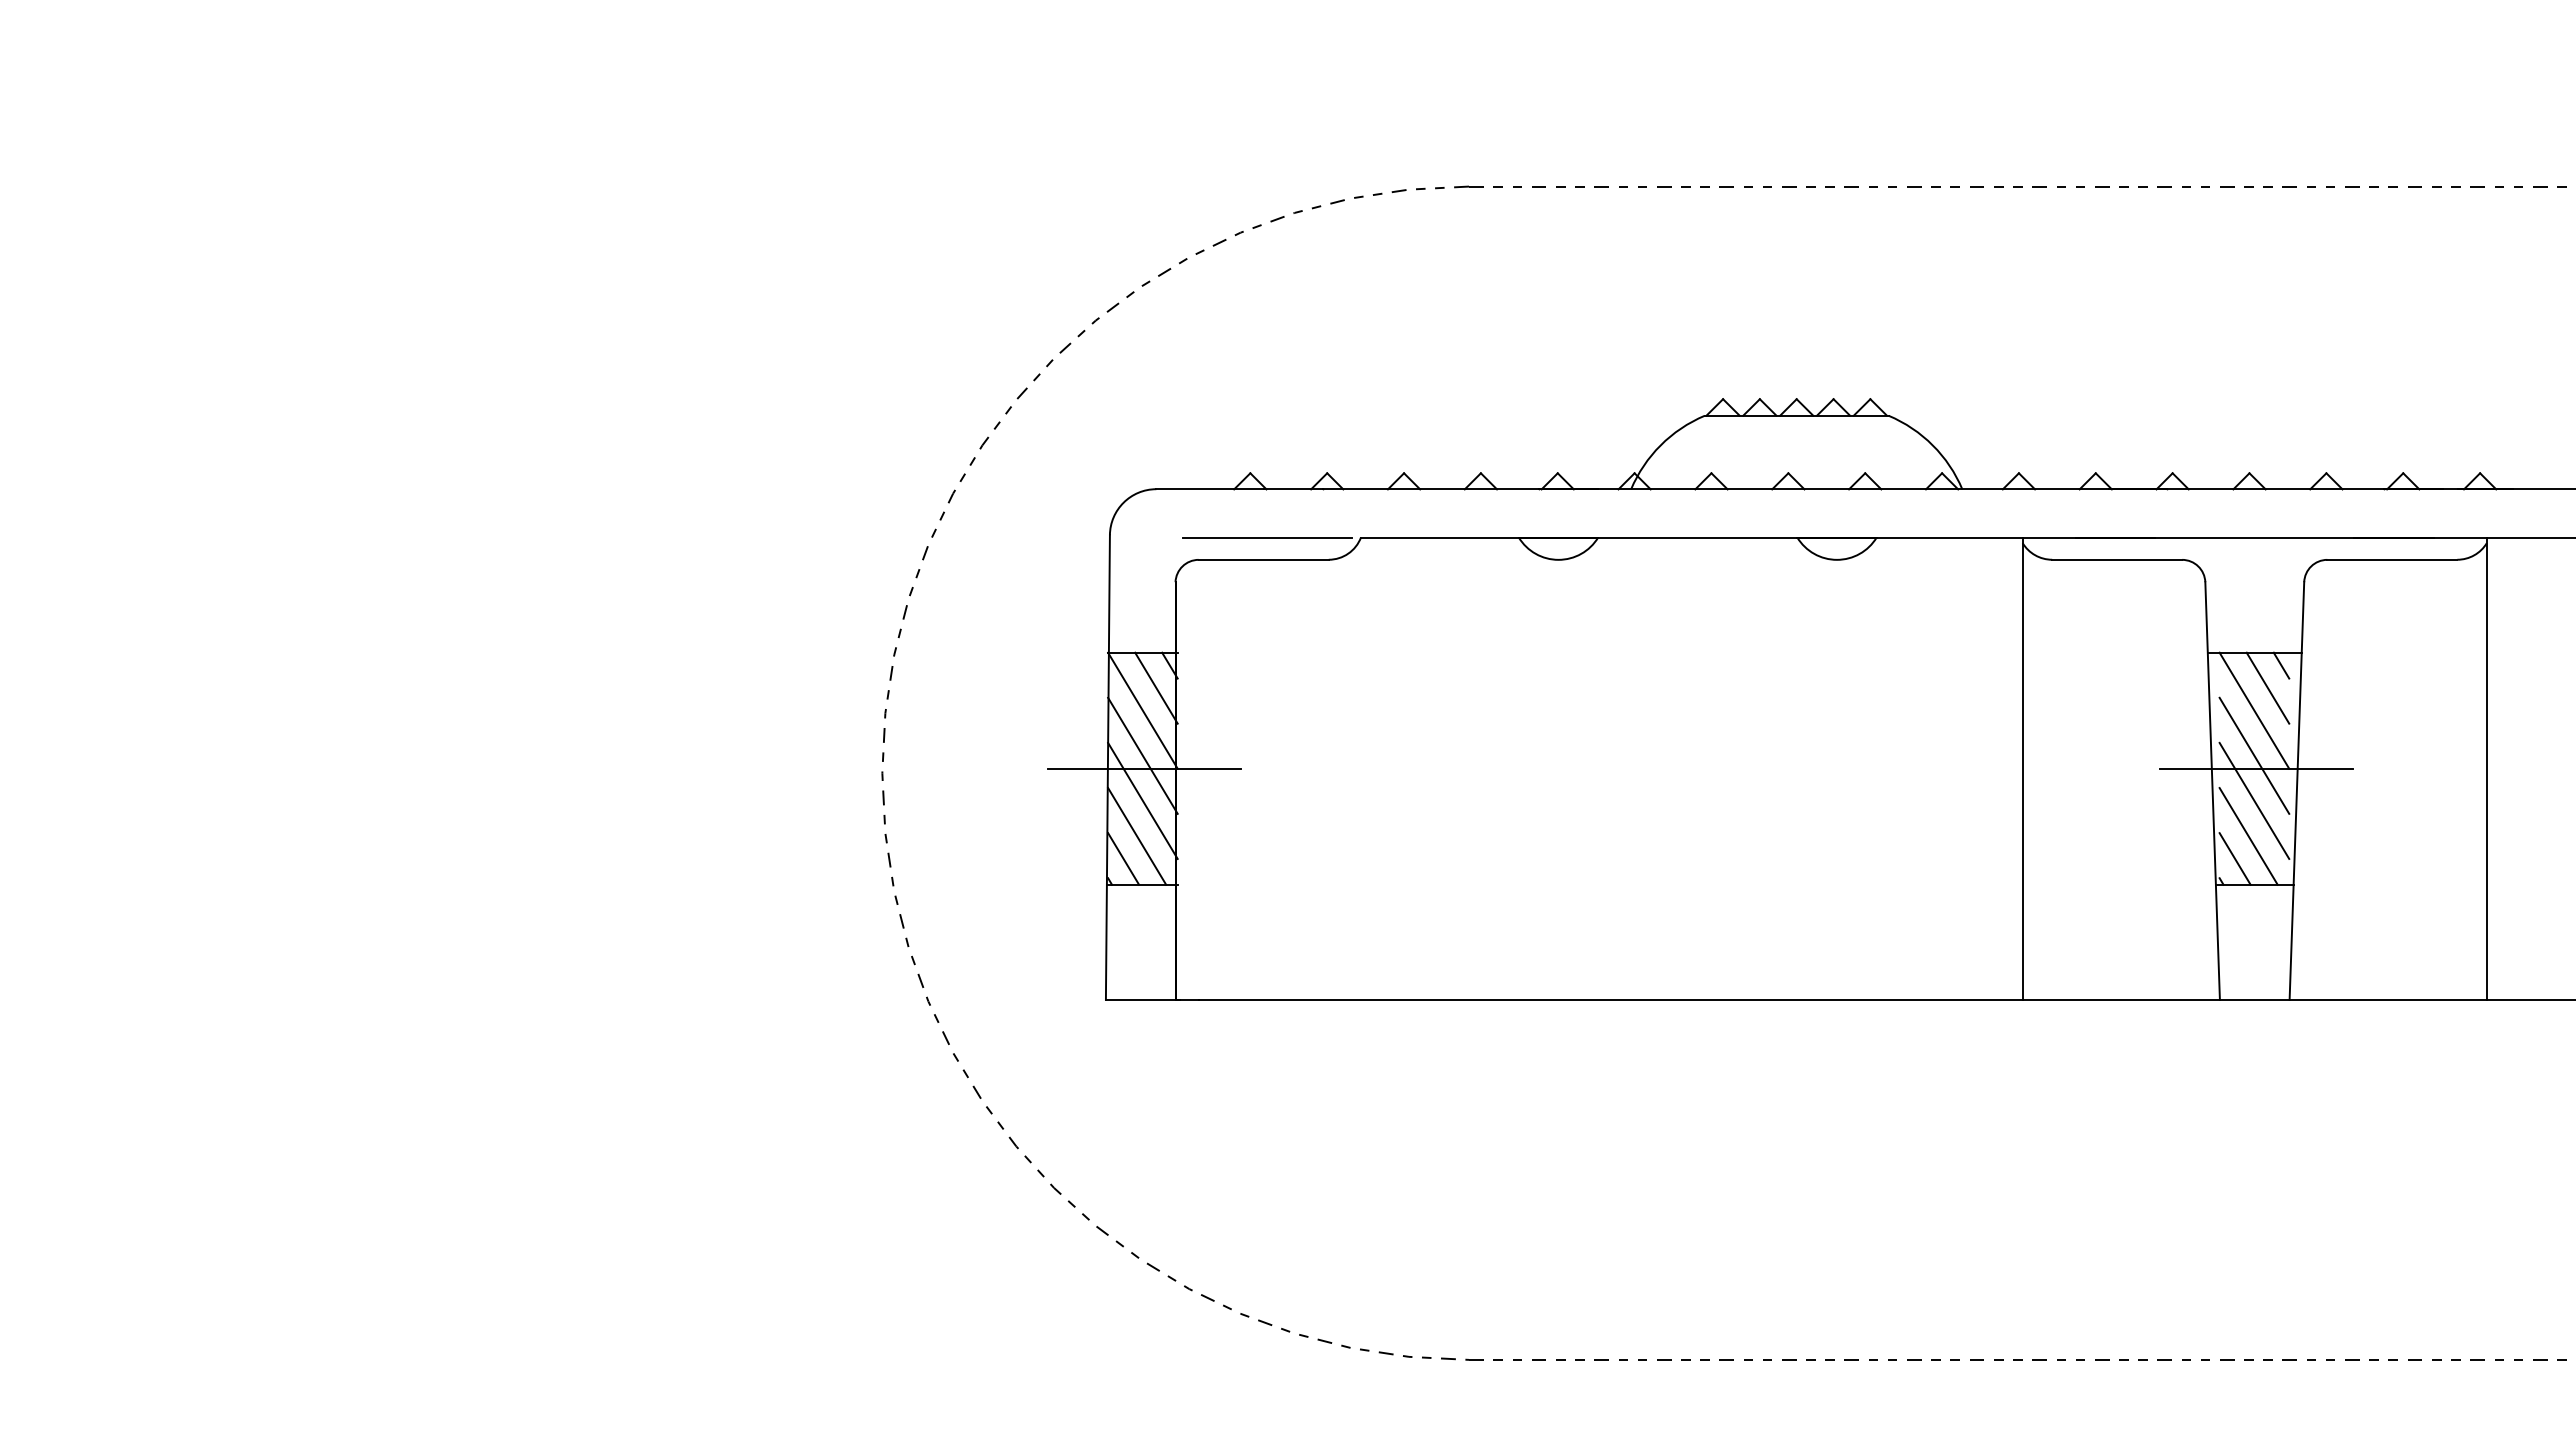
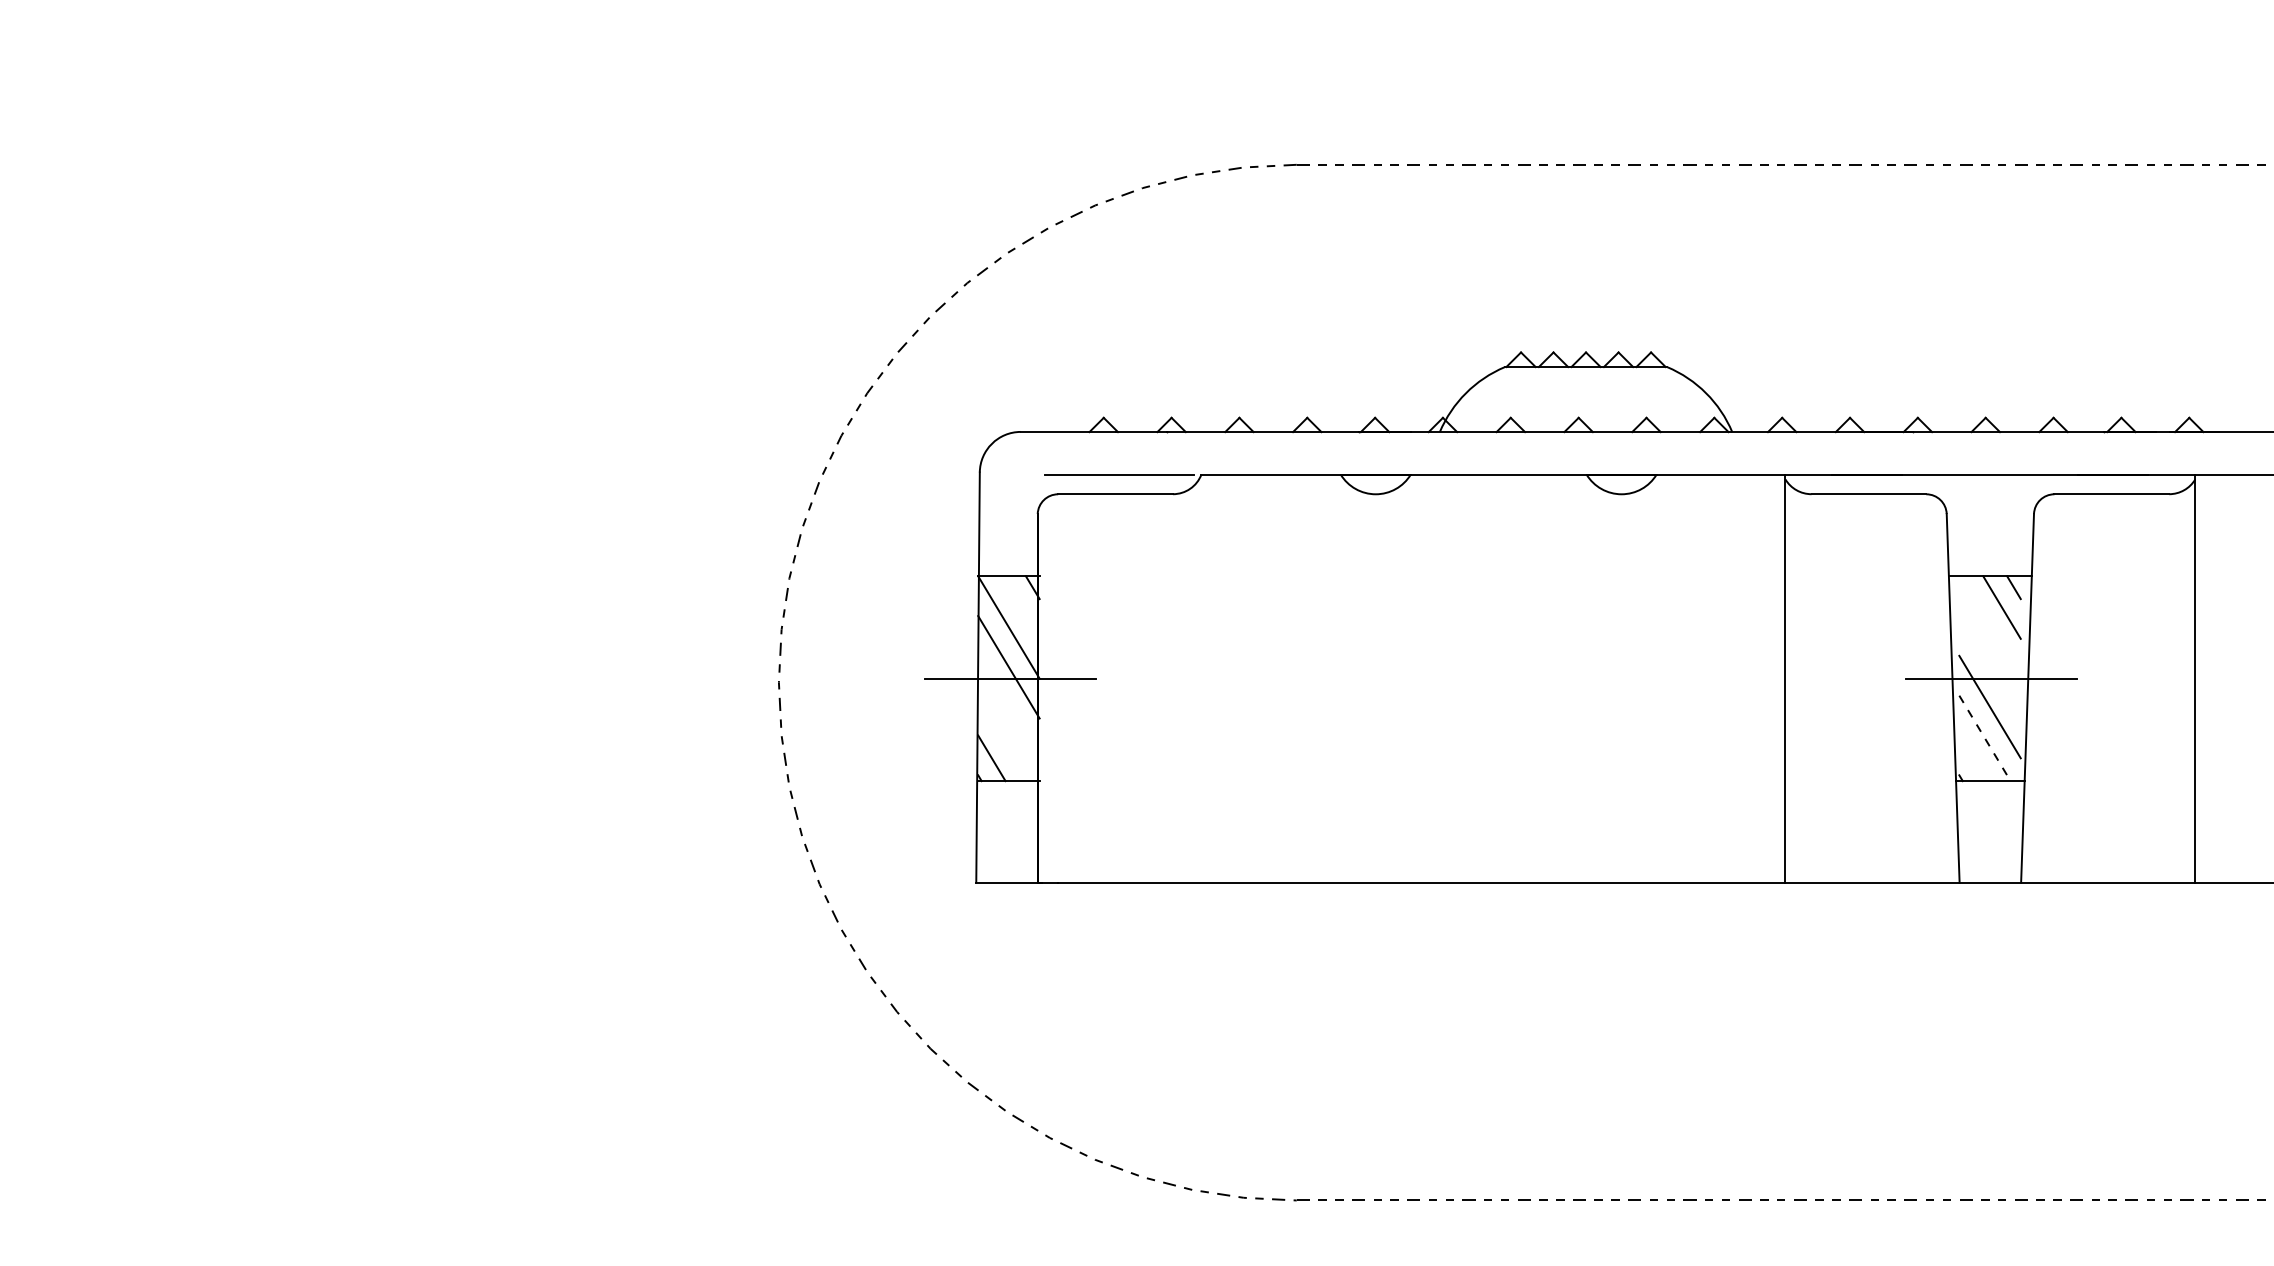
line: (1156, 687) -> (1020, 606), removed
line: (2254, 710) -> (1990, 627), removed
line: (2254, 755) -> (1990, 666), removed
line: (1142, 800) -> (1008, 706), removed
line: (1137, 836) -> (1004, 738), removed
line: (2248, 836) -> (1984, 738), solid -> dashed
line: (2234, 858) -> (1972, 757), removed

